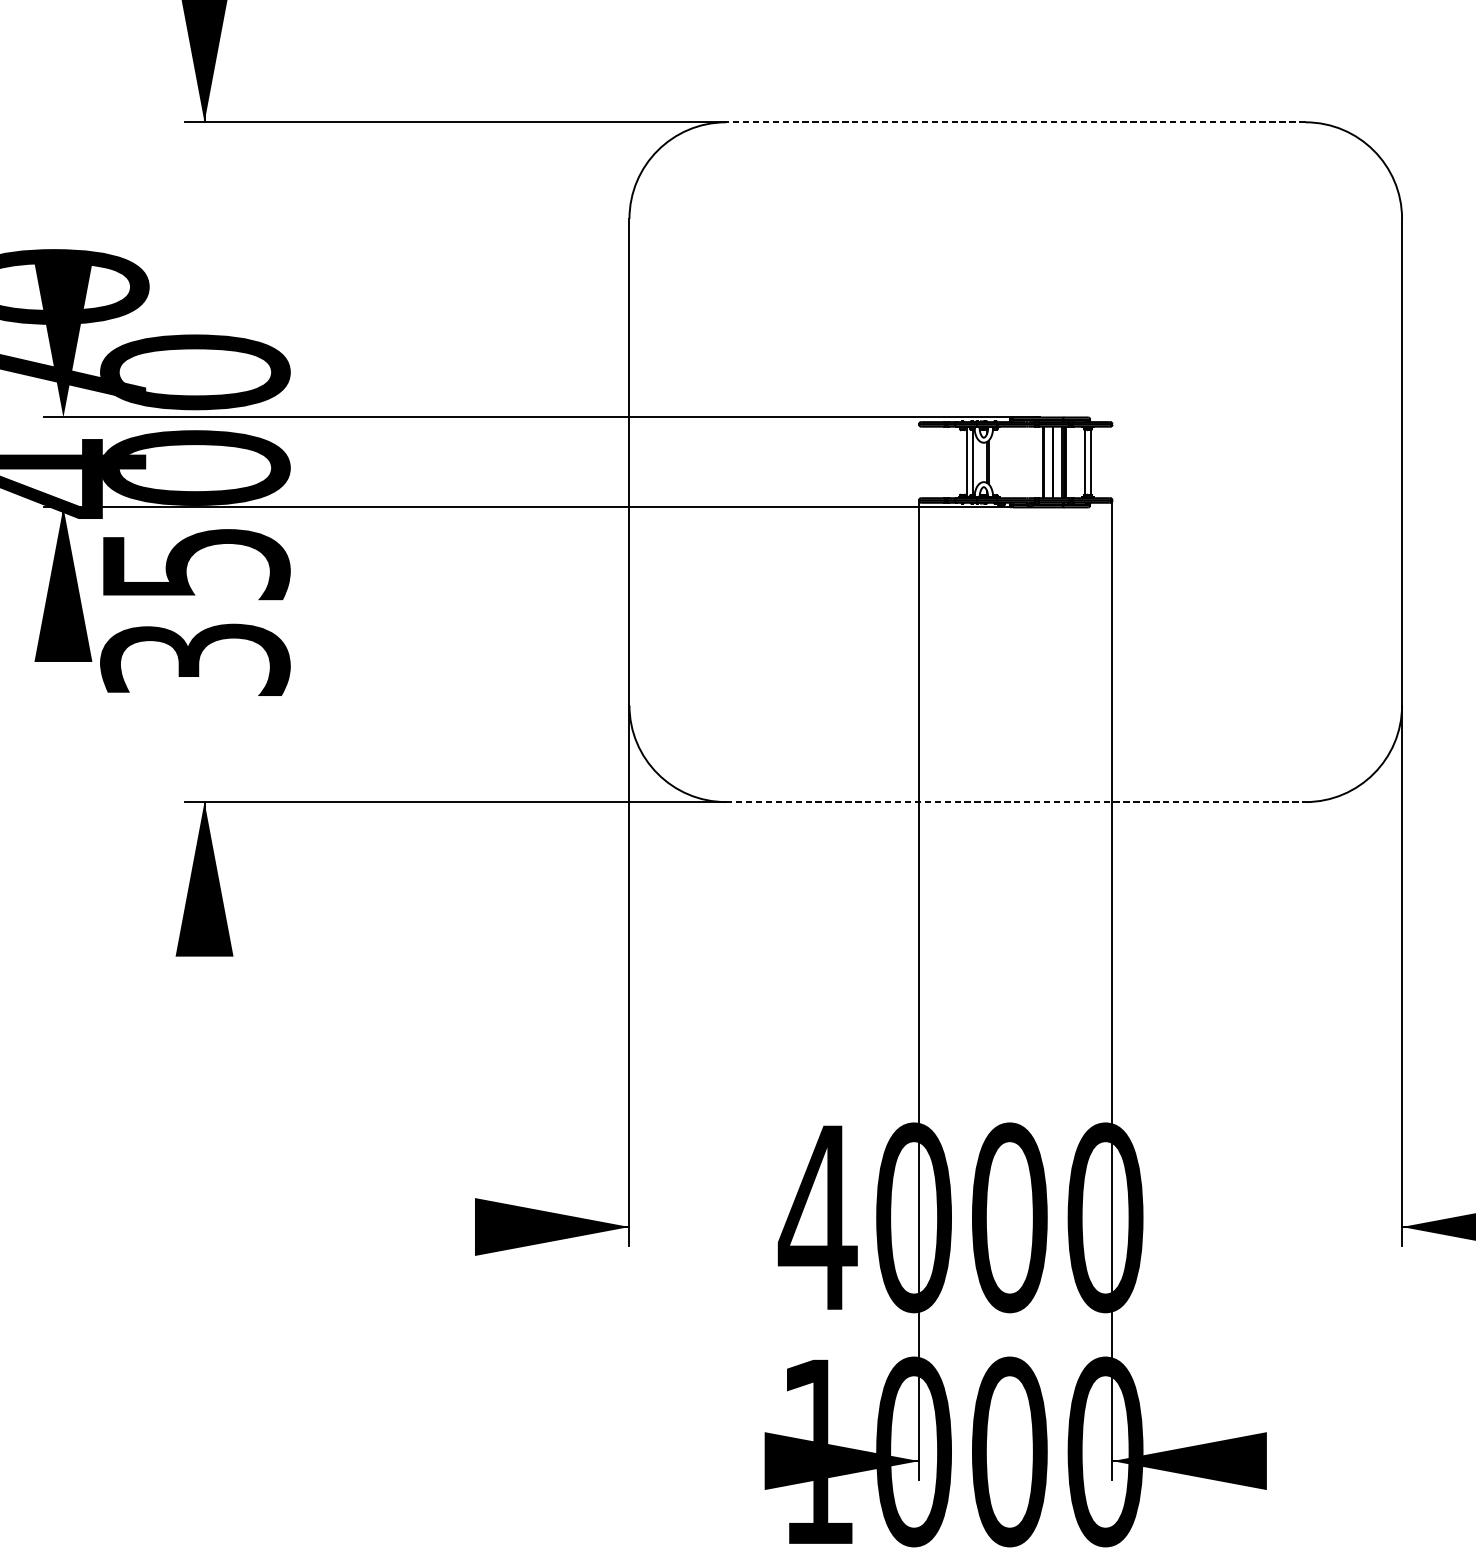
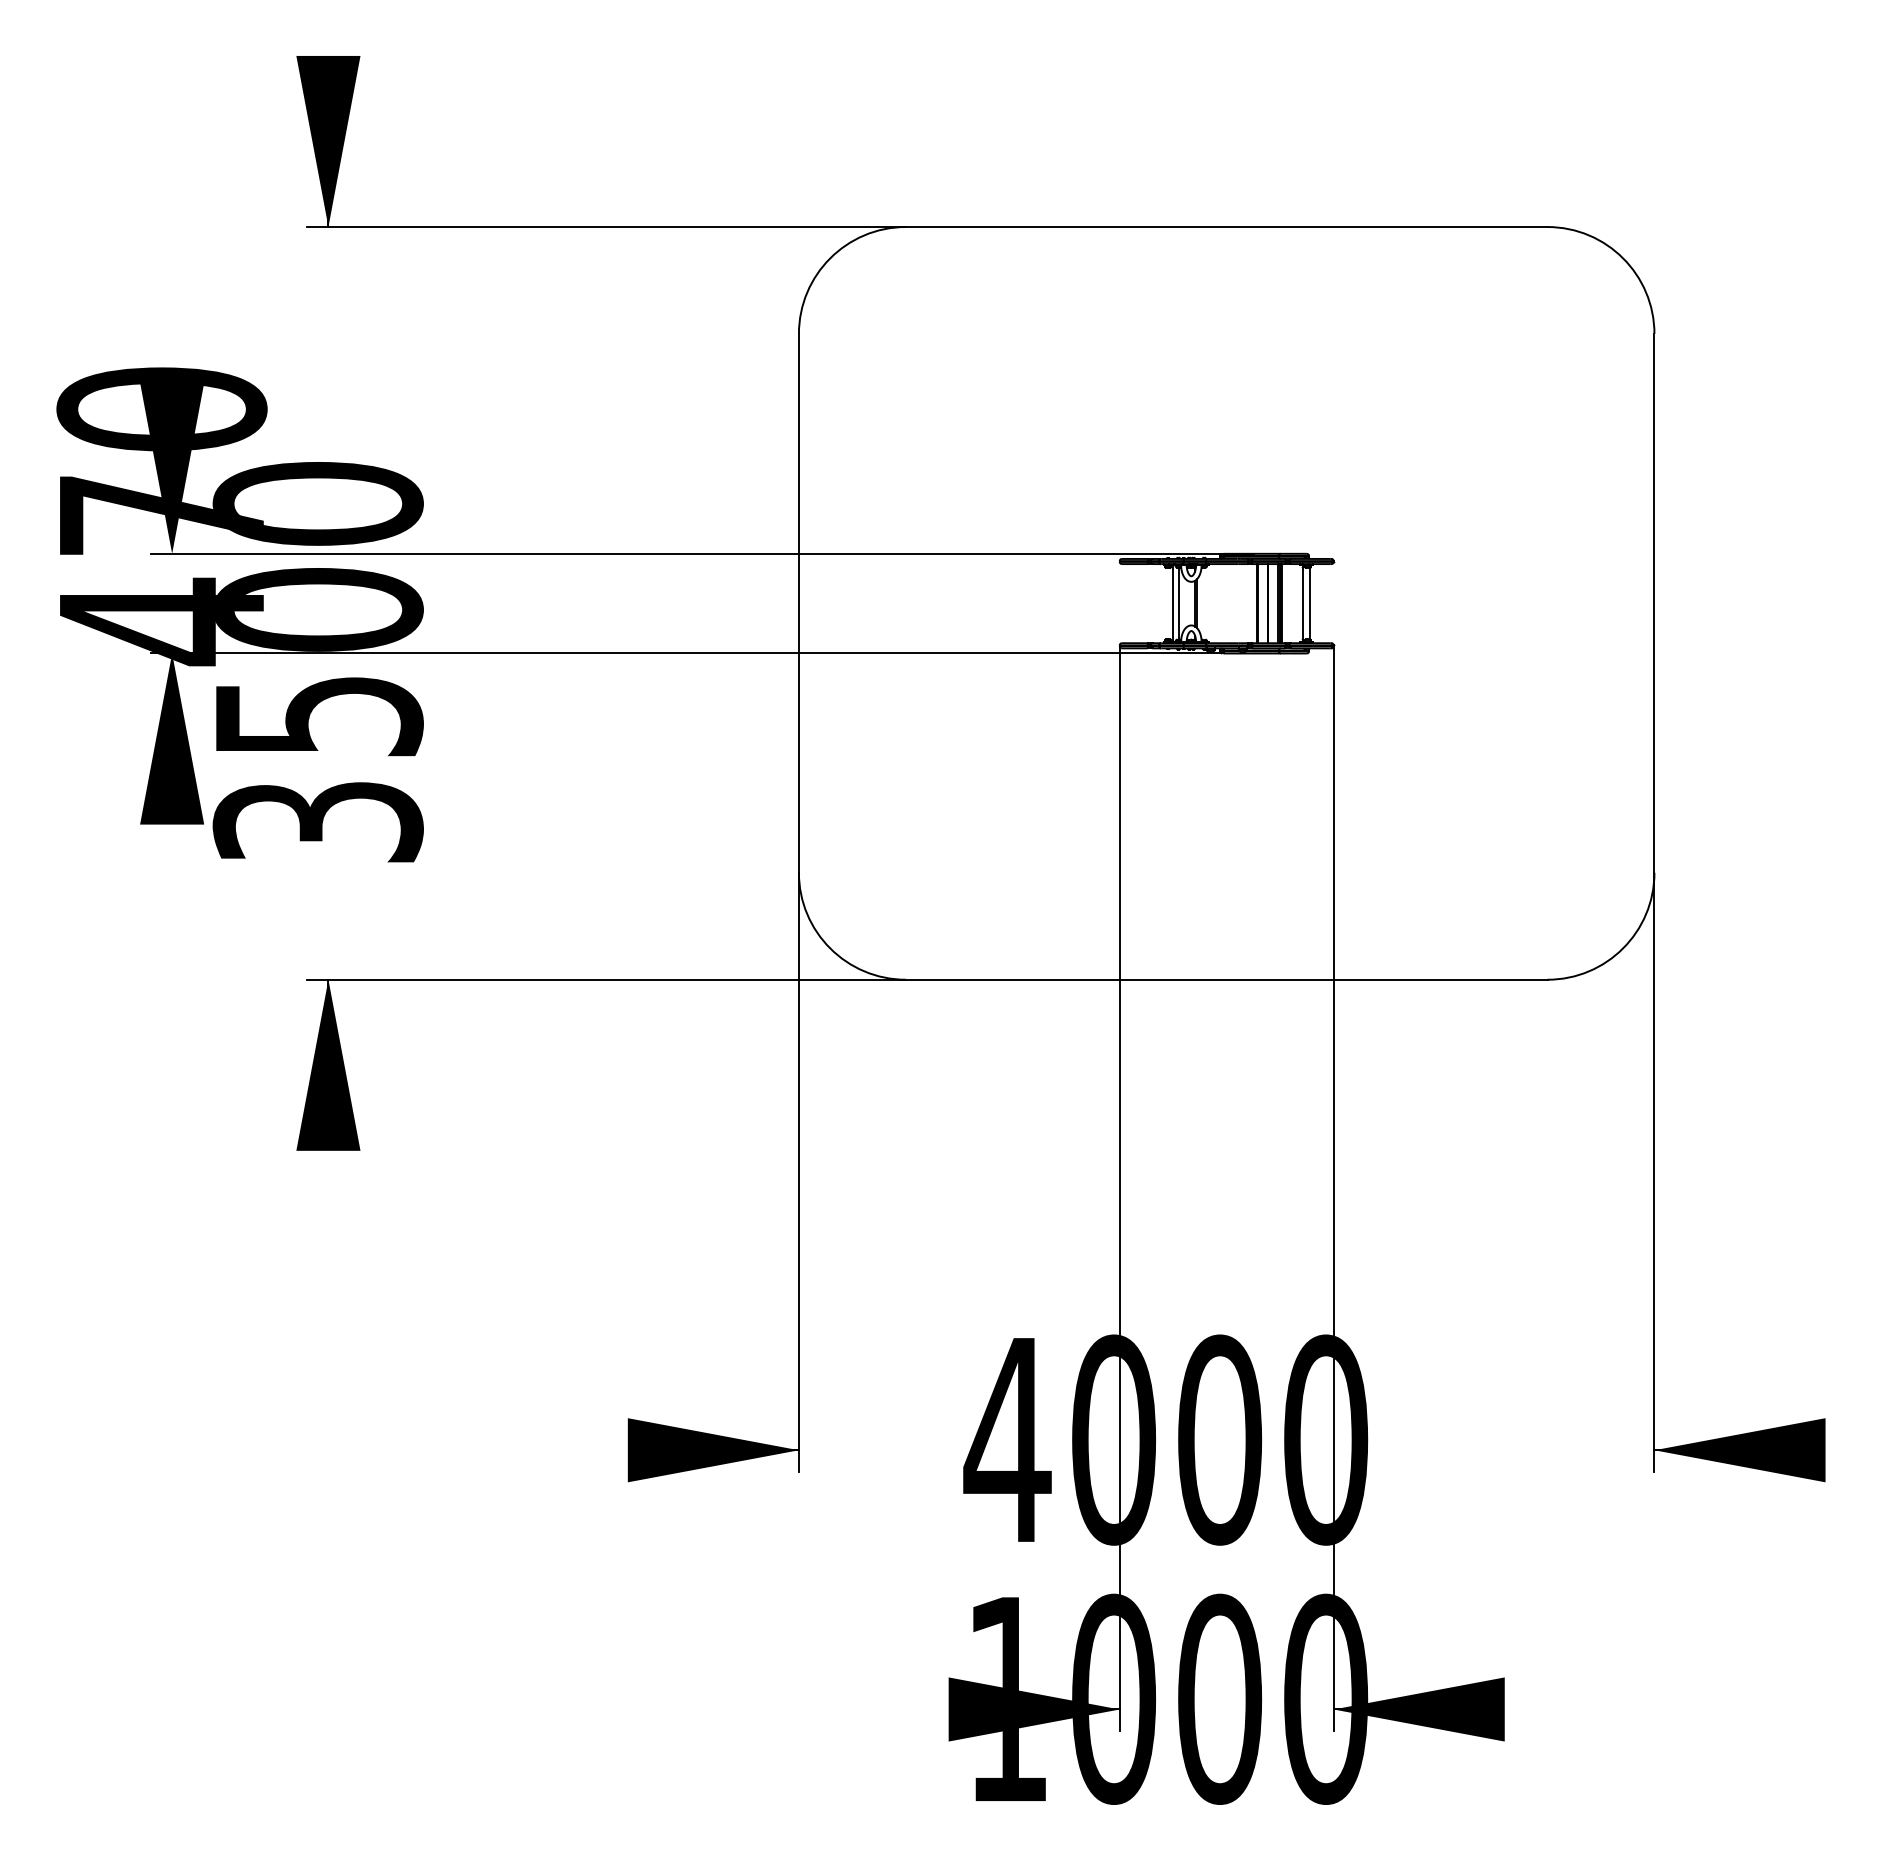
line: (1015, 122) -> (1226, 227), dashed -> solid
line: (1015, 801) -> (1226, 979), dashed -> solid

